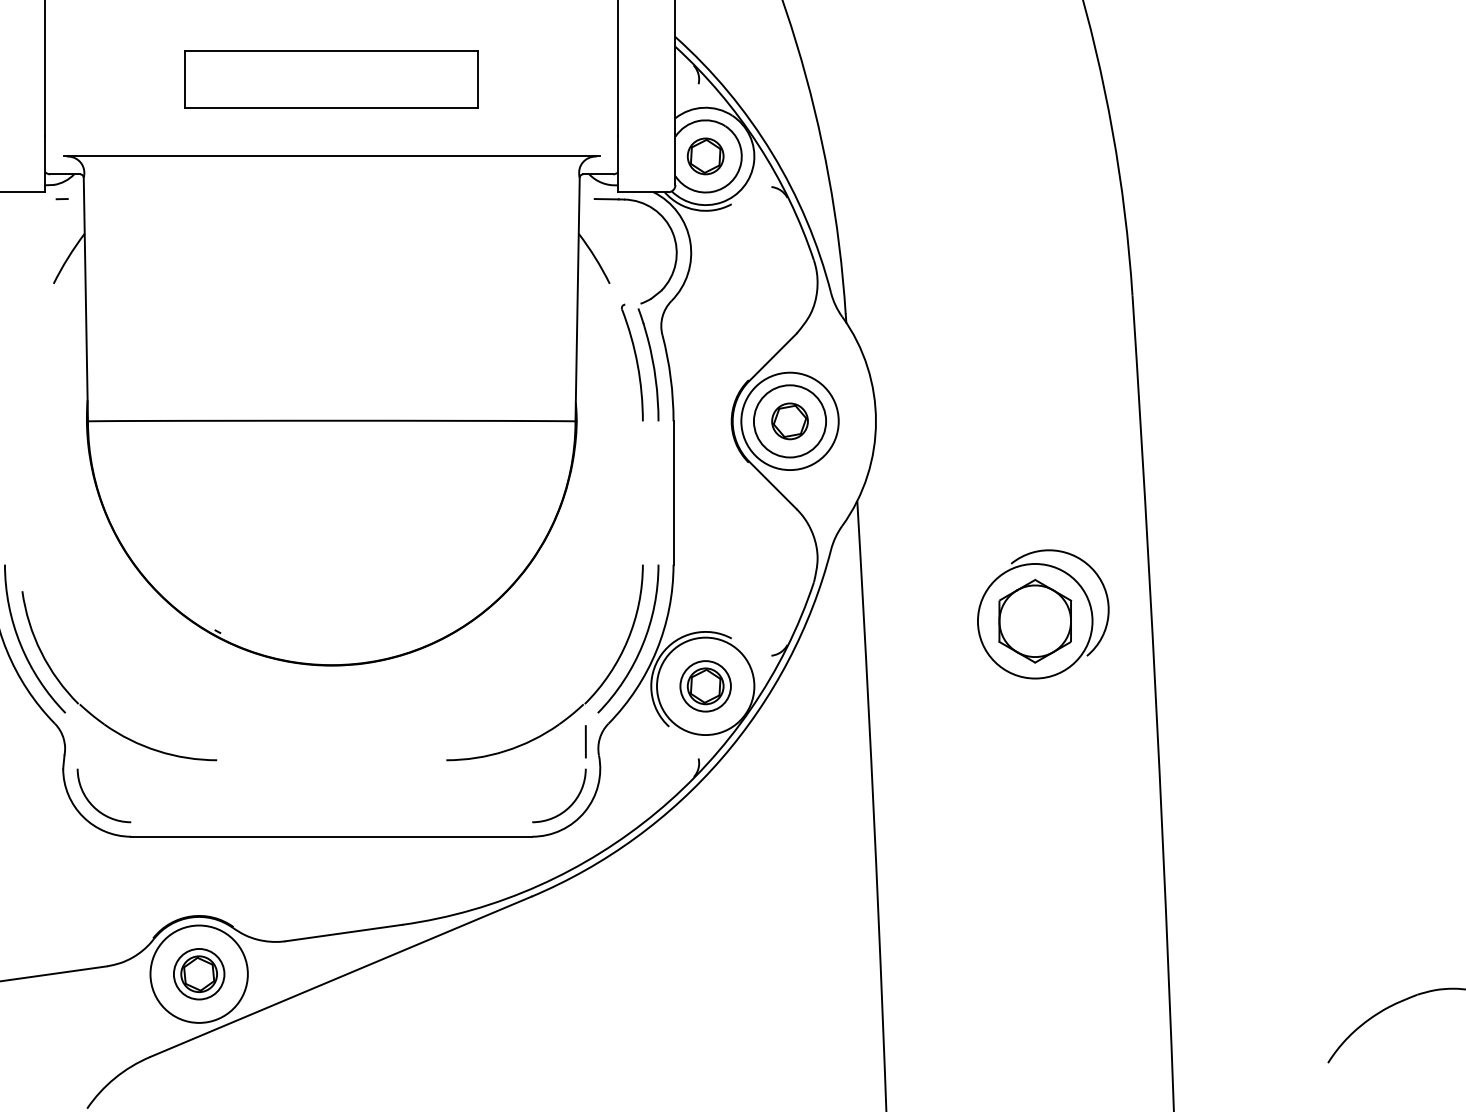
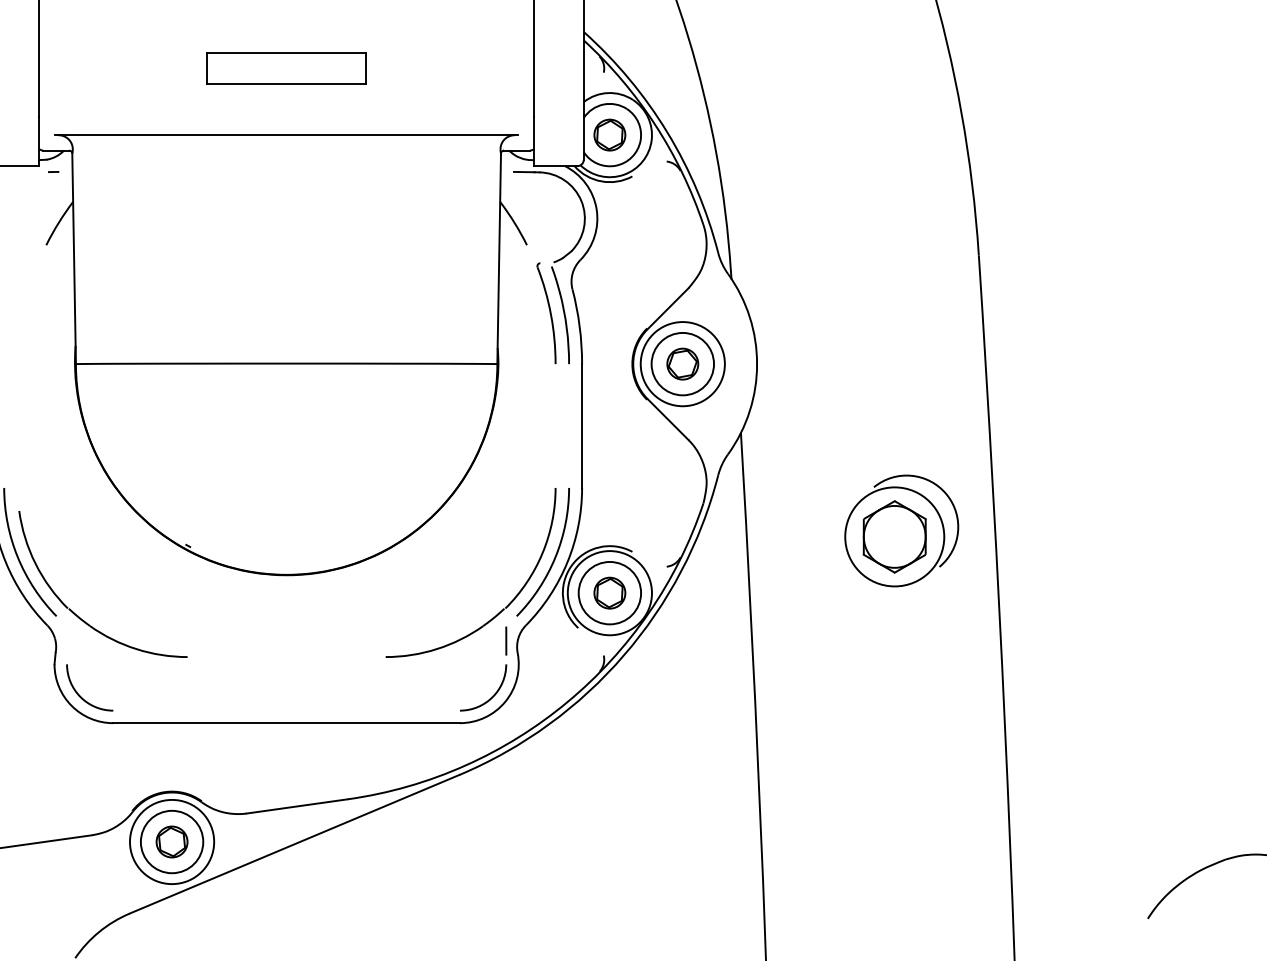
part: (331, 79) -> (286, 68), size x0.62
circle: (705, 686) -> (609, 593), size x1.43
circle: (199, 974) -> (172, 842), size x1.43

